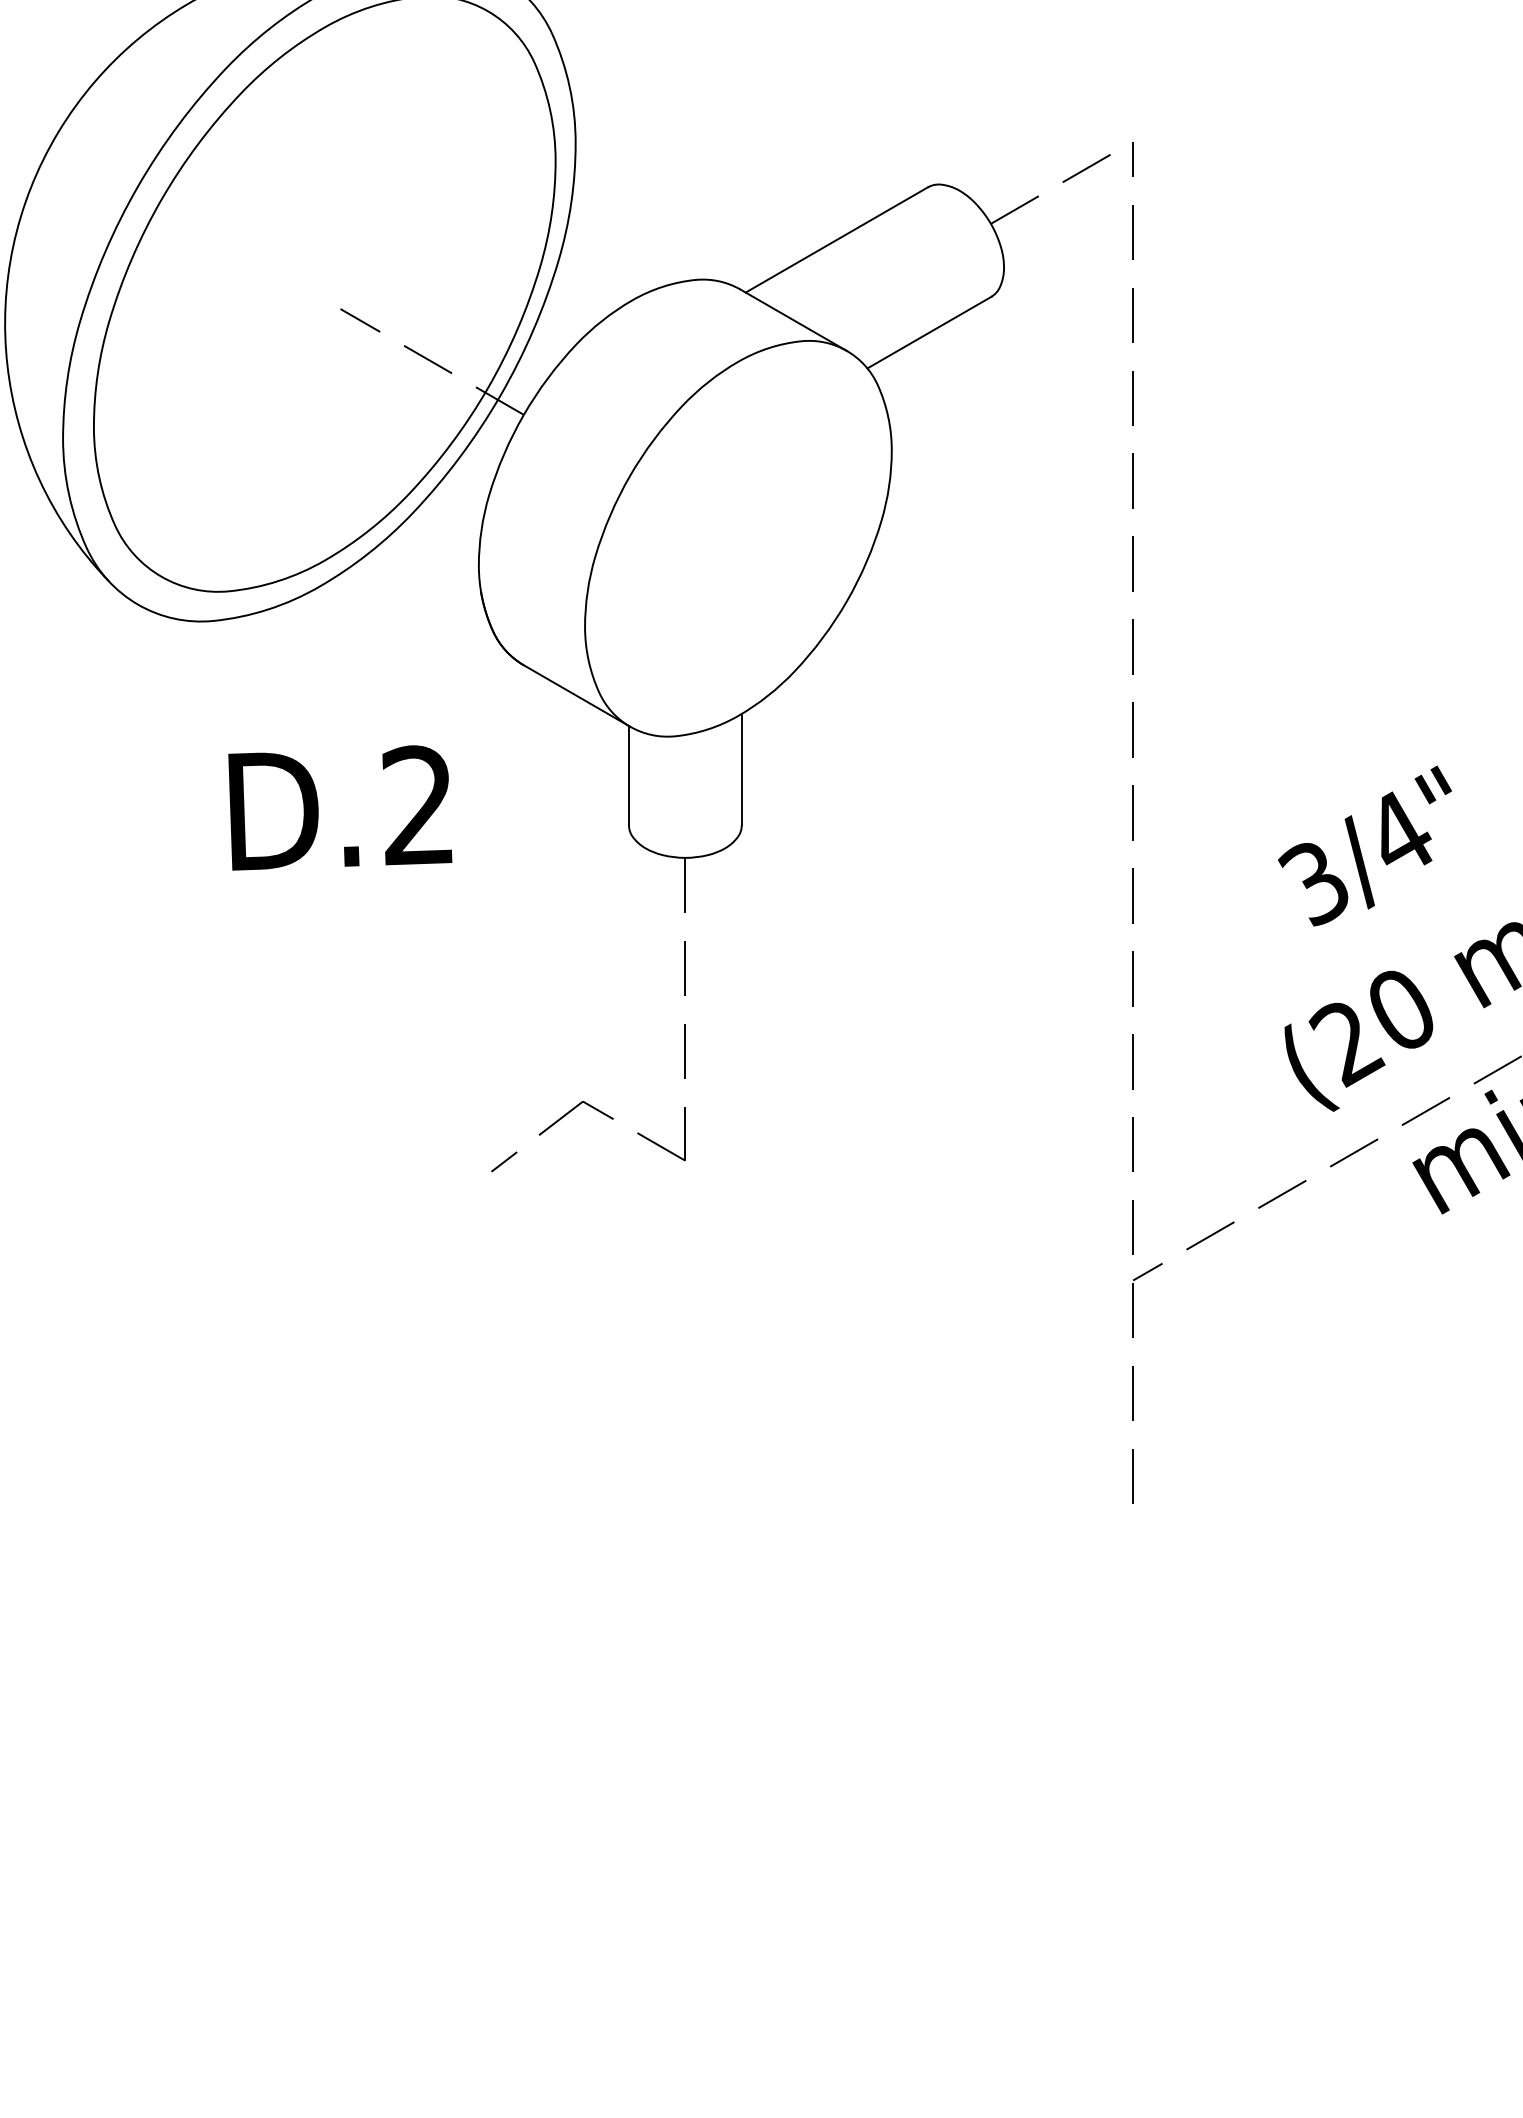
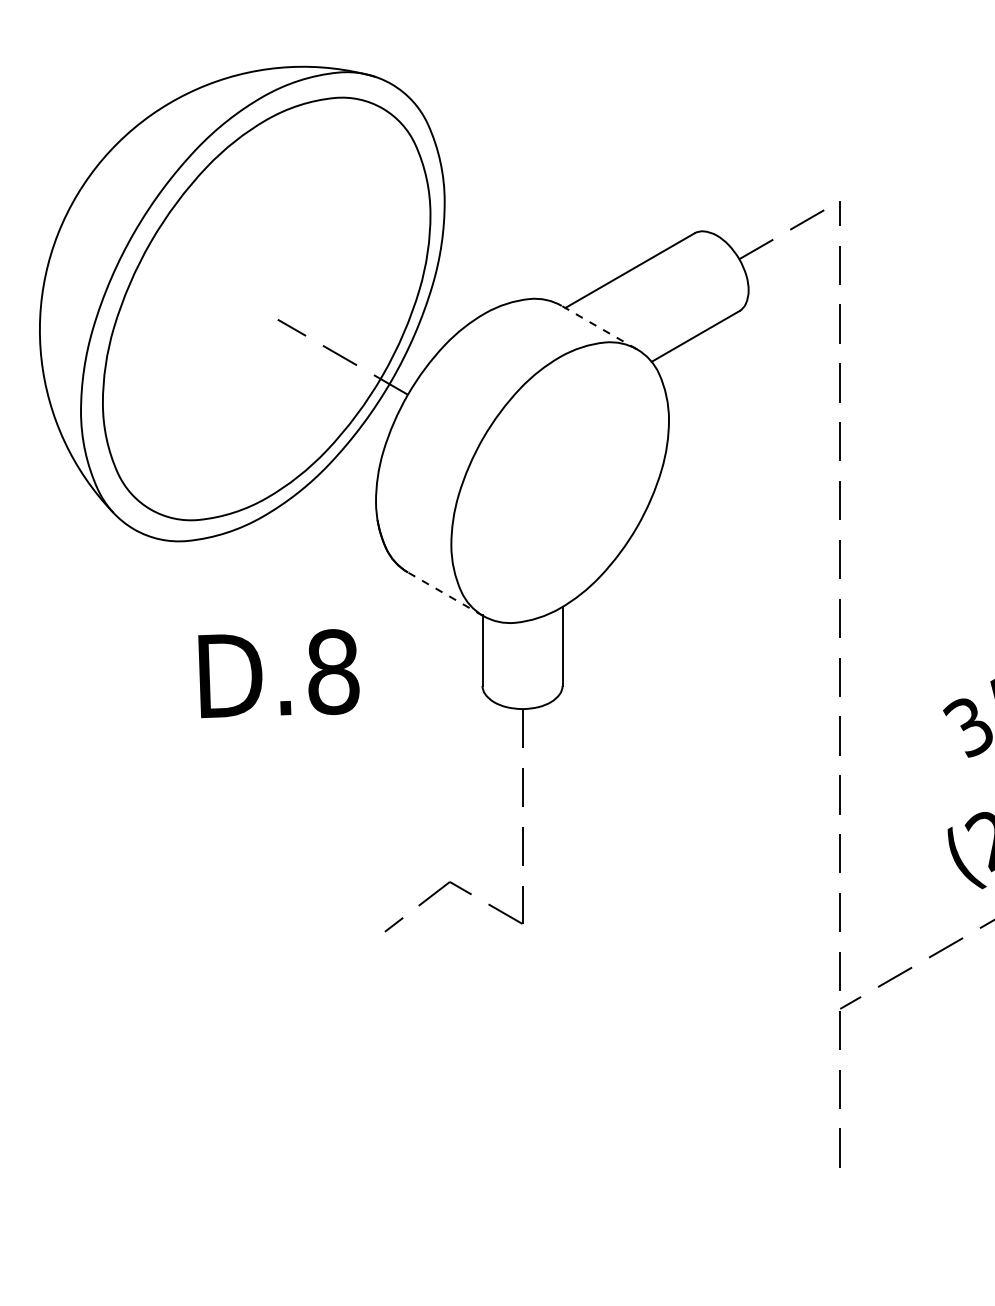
line: (793, 320) -> (599, 327), solid -> dashed
line: (576, 695) -> (445, 593), solid -> dashed
text: (418, 805) -> (333, 671), D.2 -> D.8

